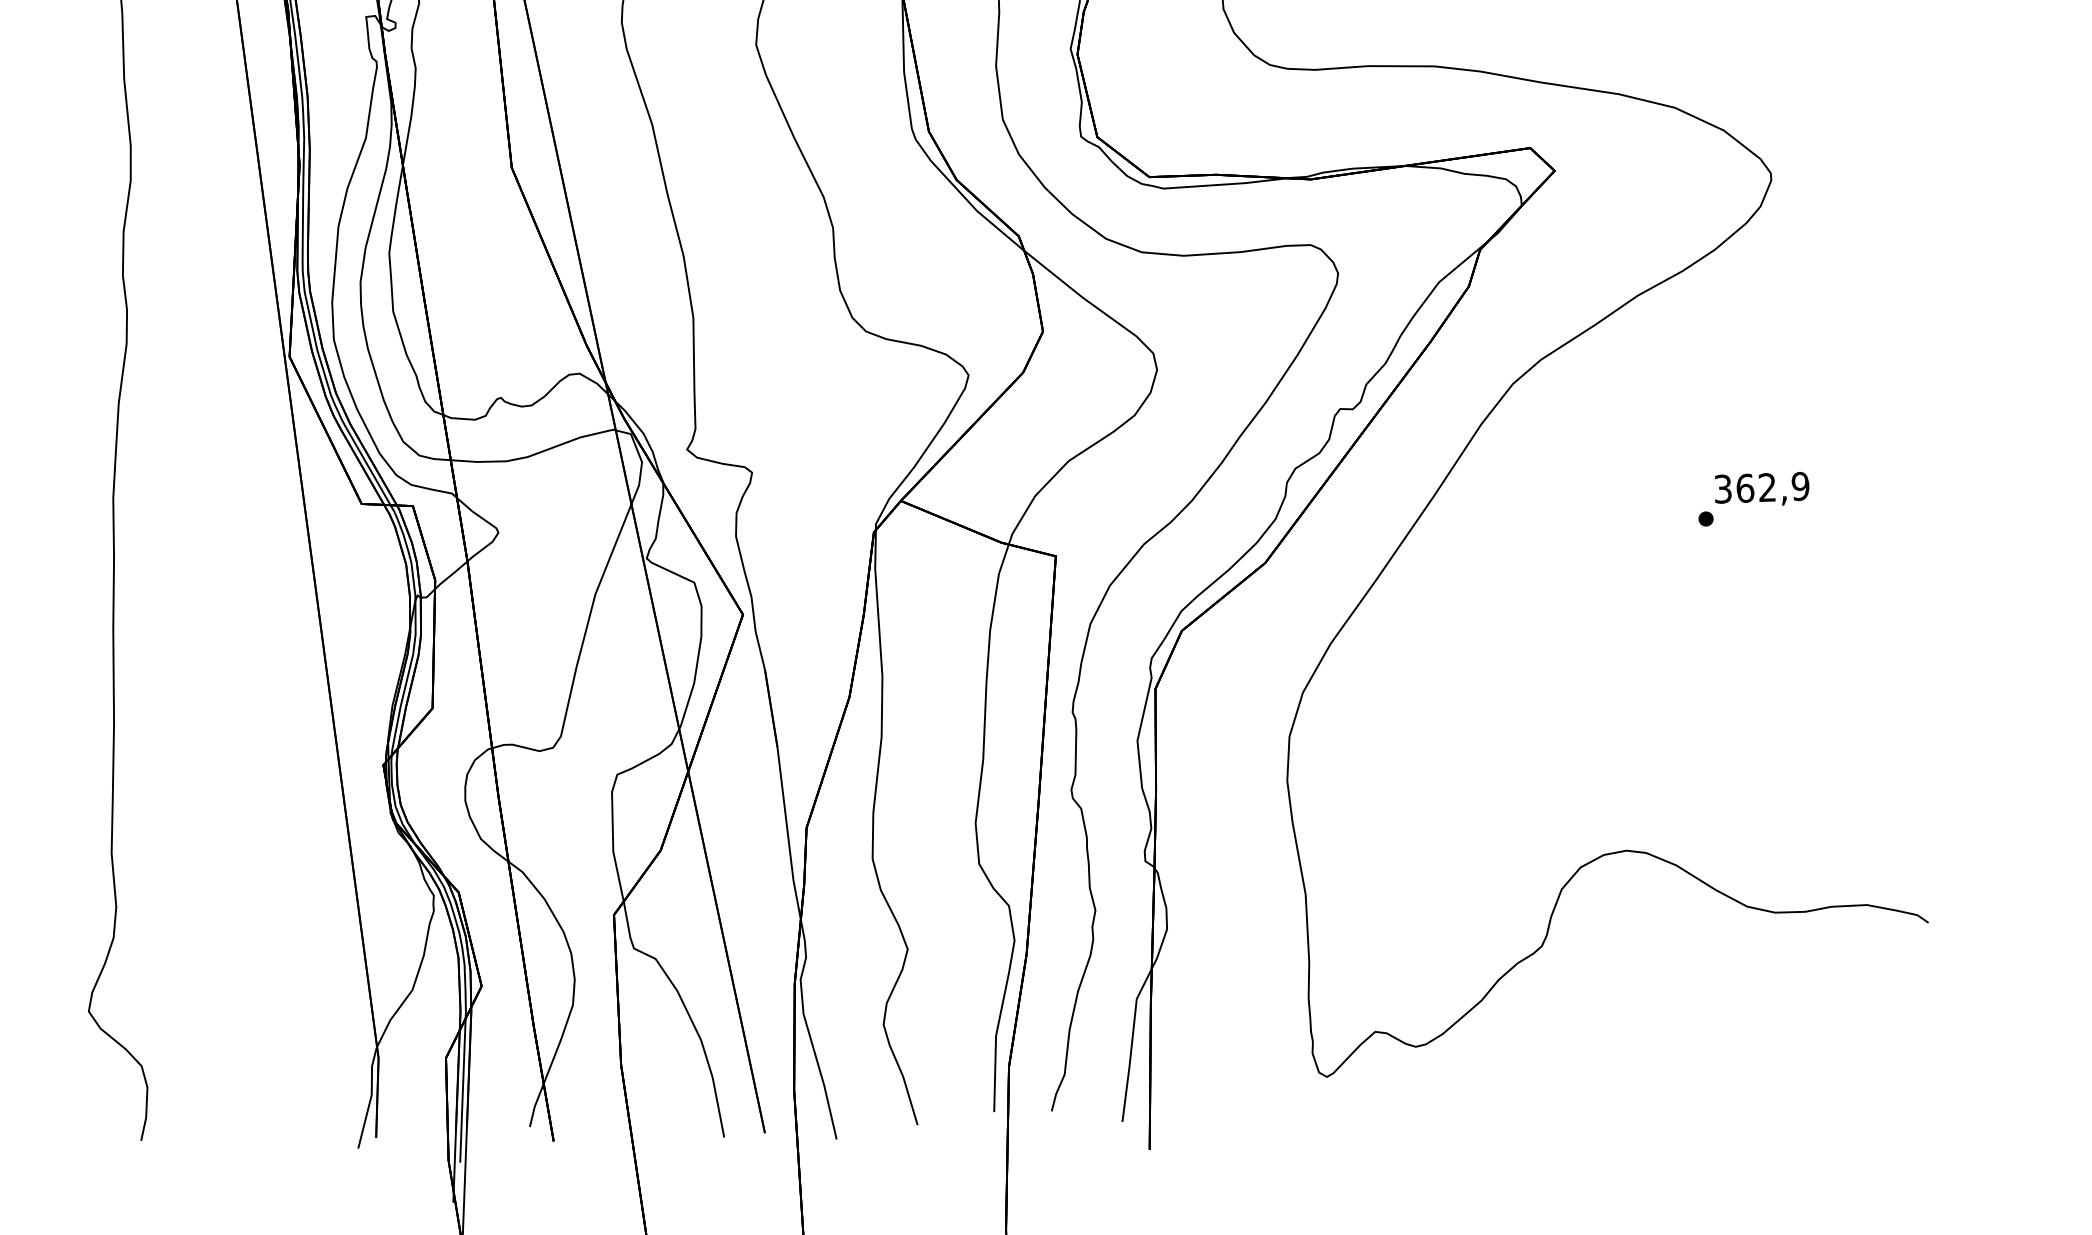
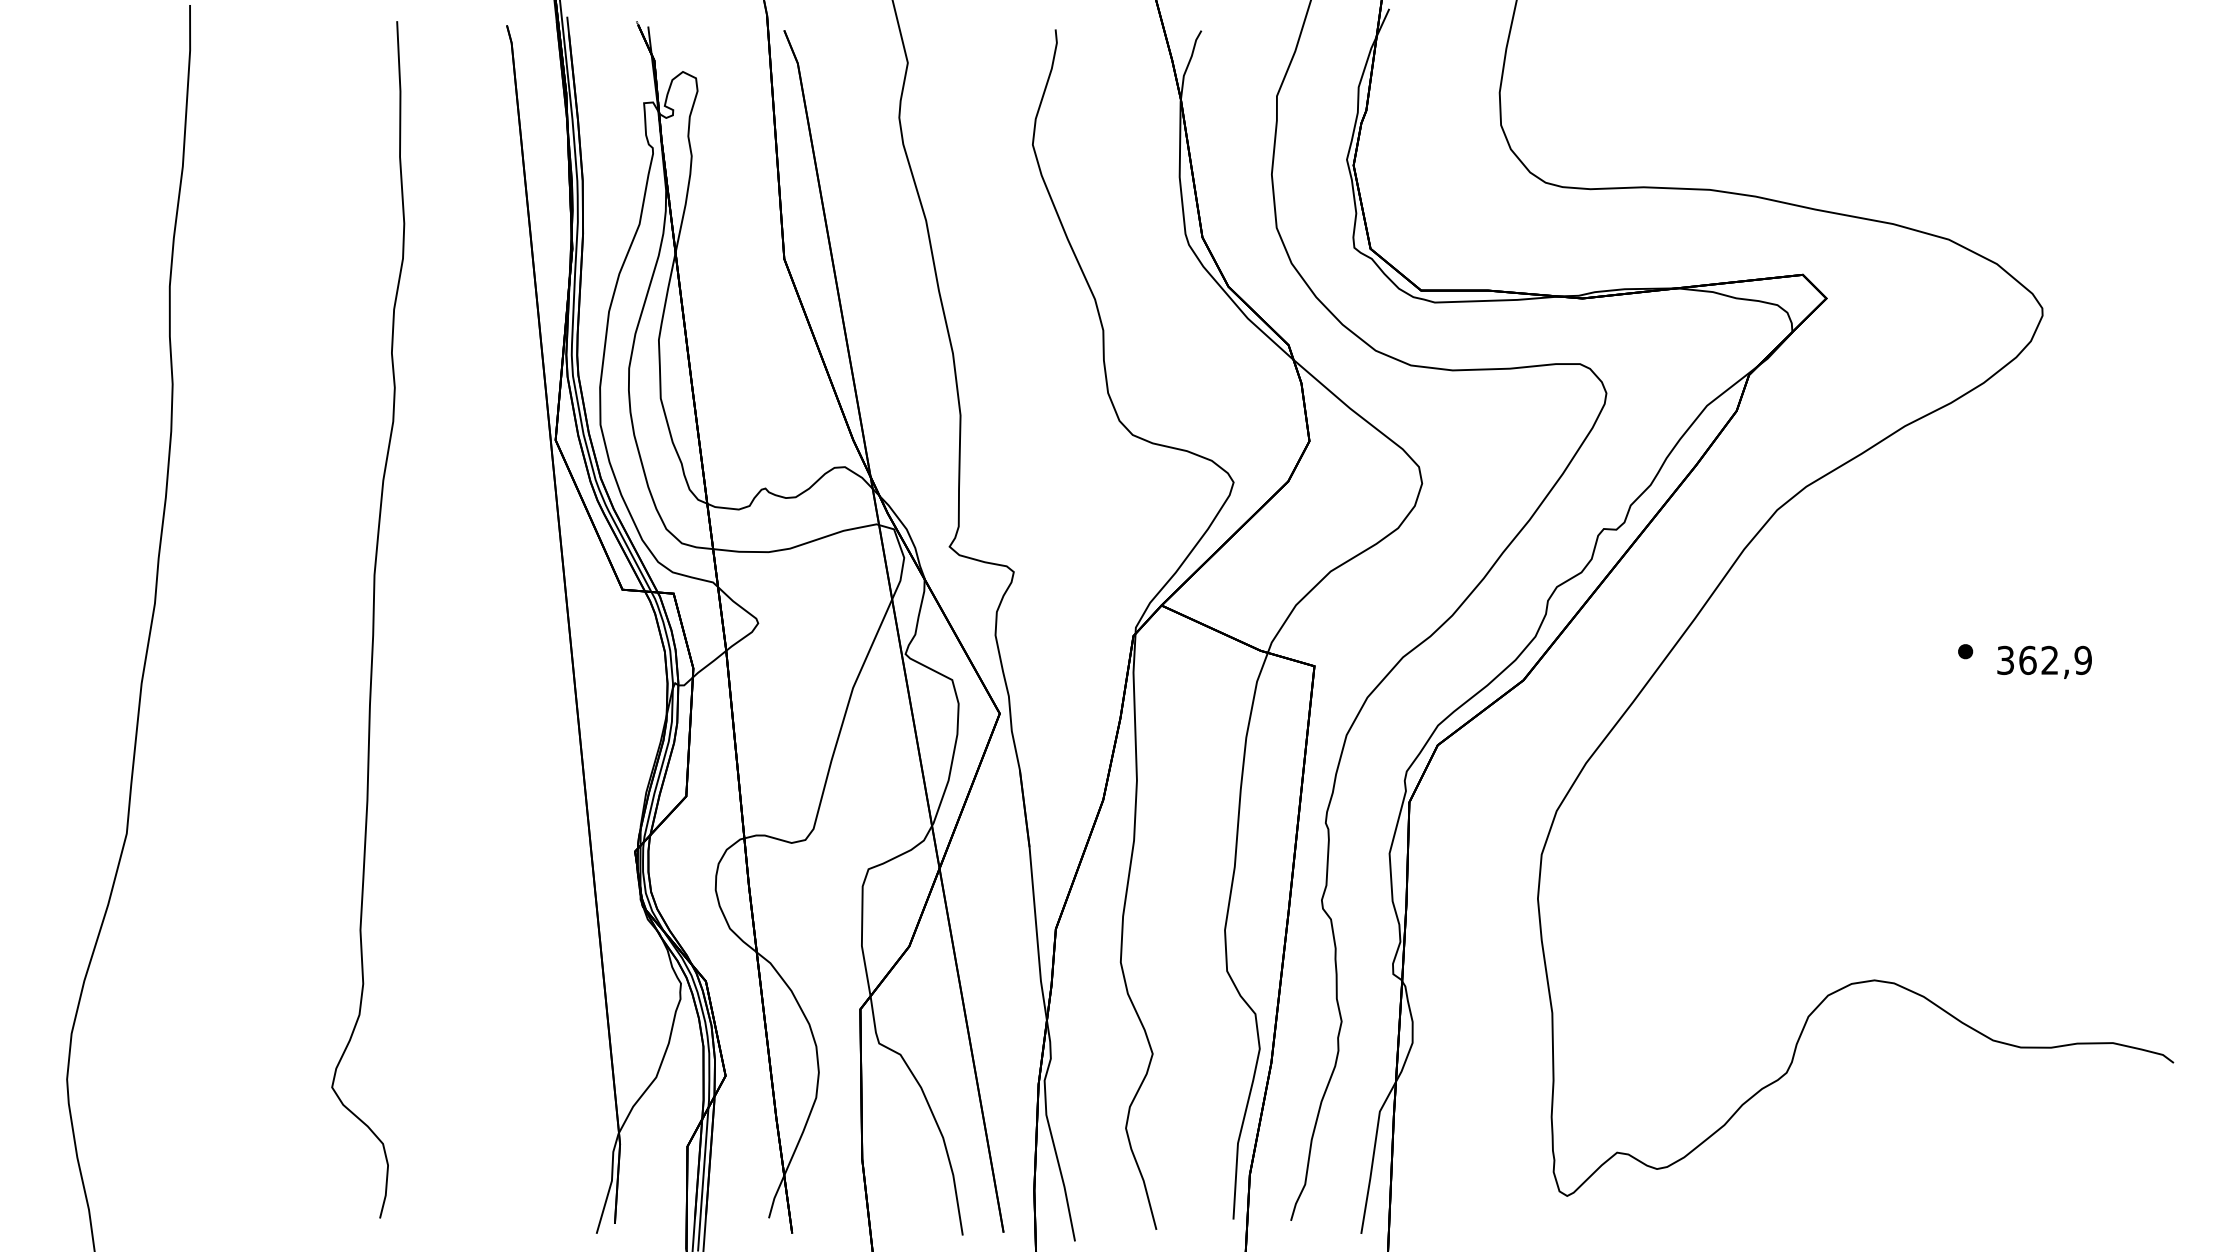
text: (1761, 488) -> (2044, 661), moved

